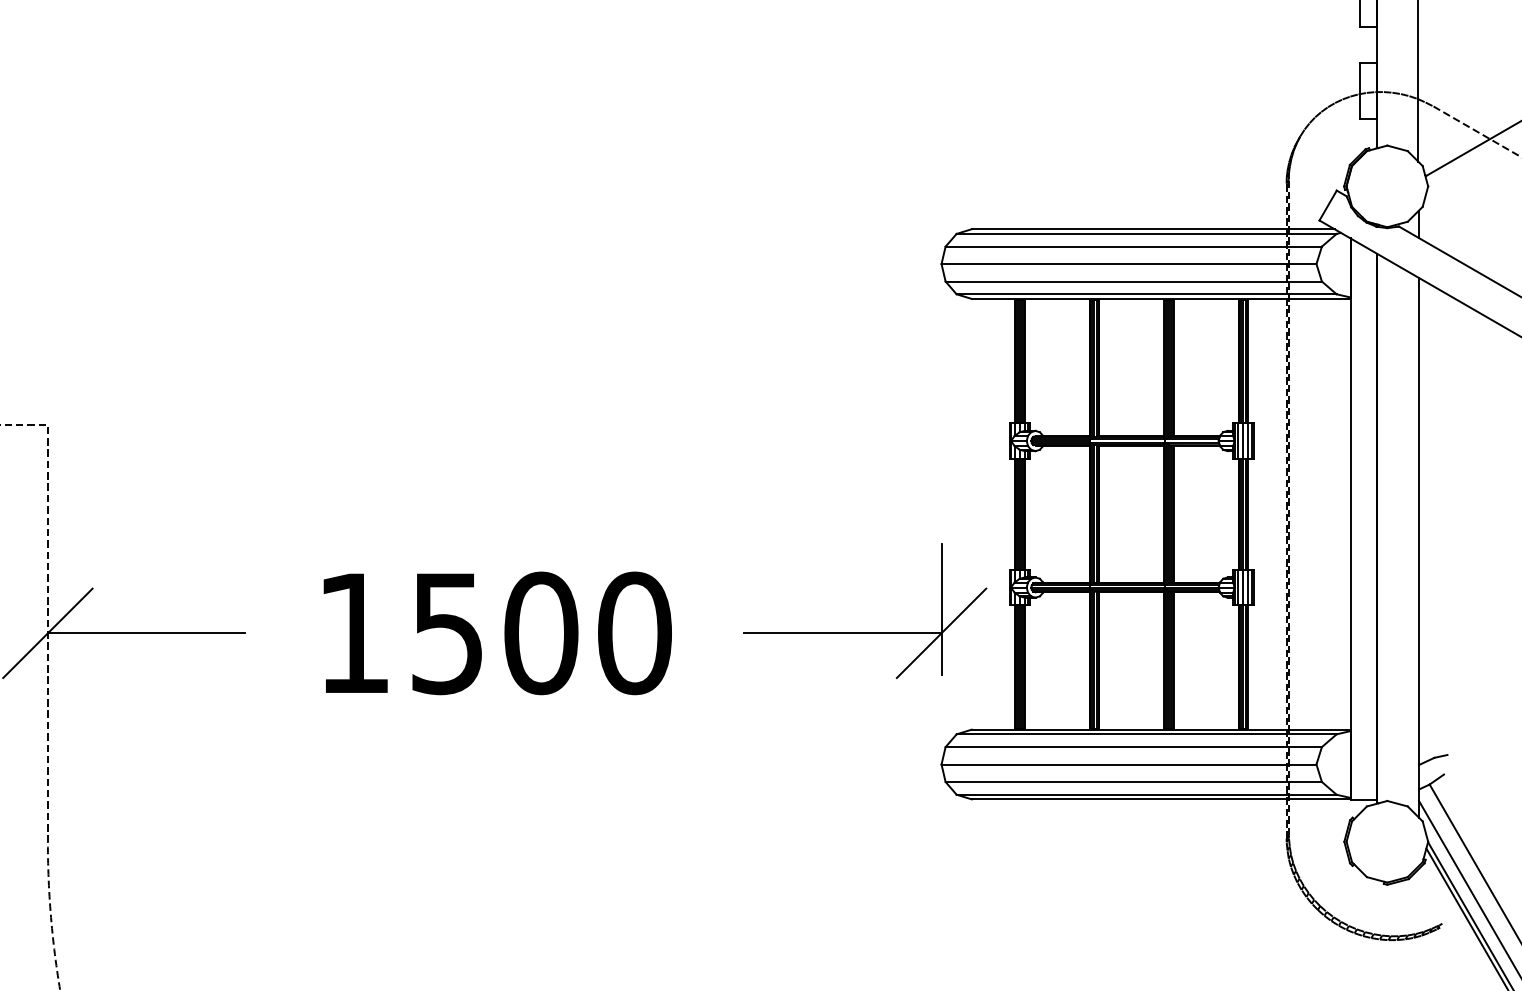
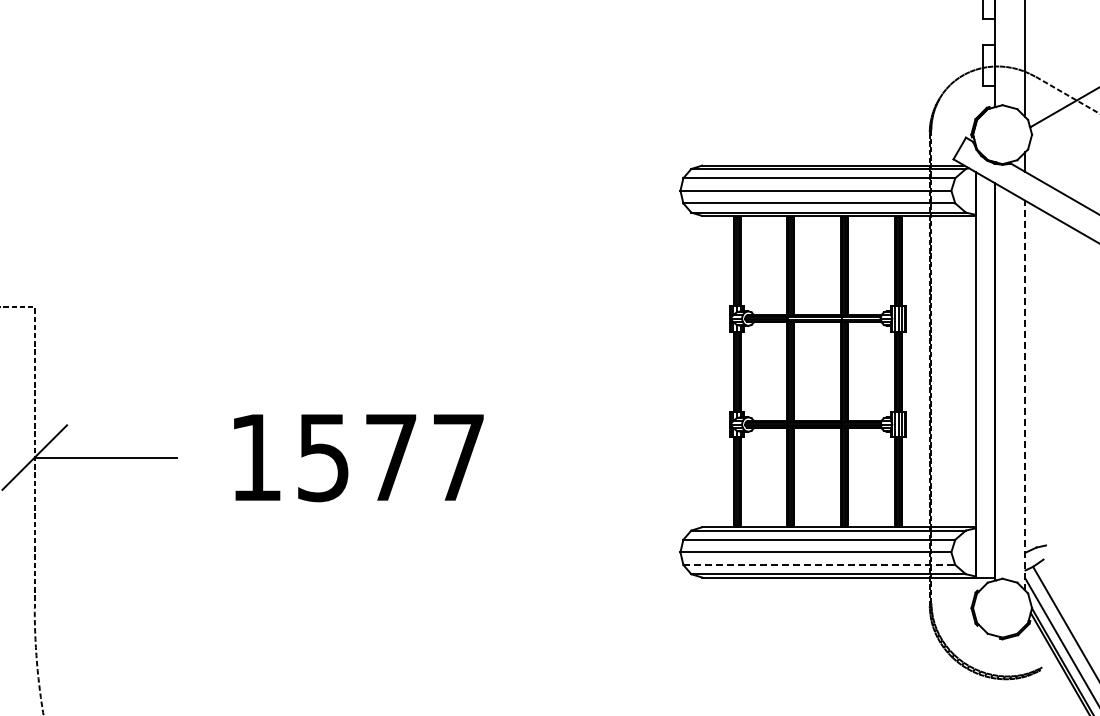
line: (1419, 547) -> (1025, 395), solid -> dashed
text: (587, 633) -> (424, 457), 1500 -> 1577
part: (865, 633) -> (625, 457), removed
line: (1133, 781) -> (819, 564), solid -> dashed

